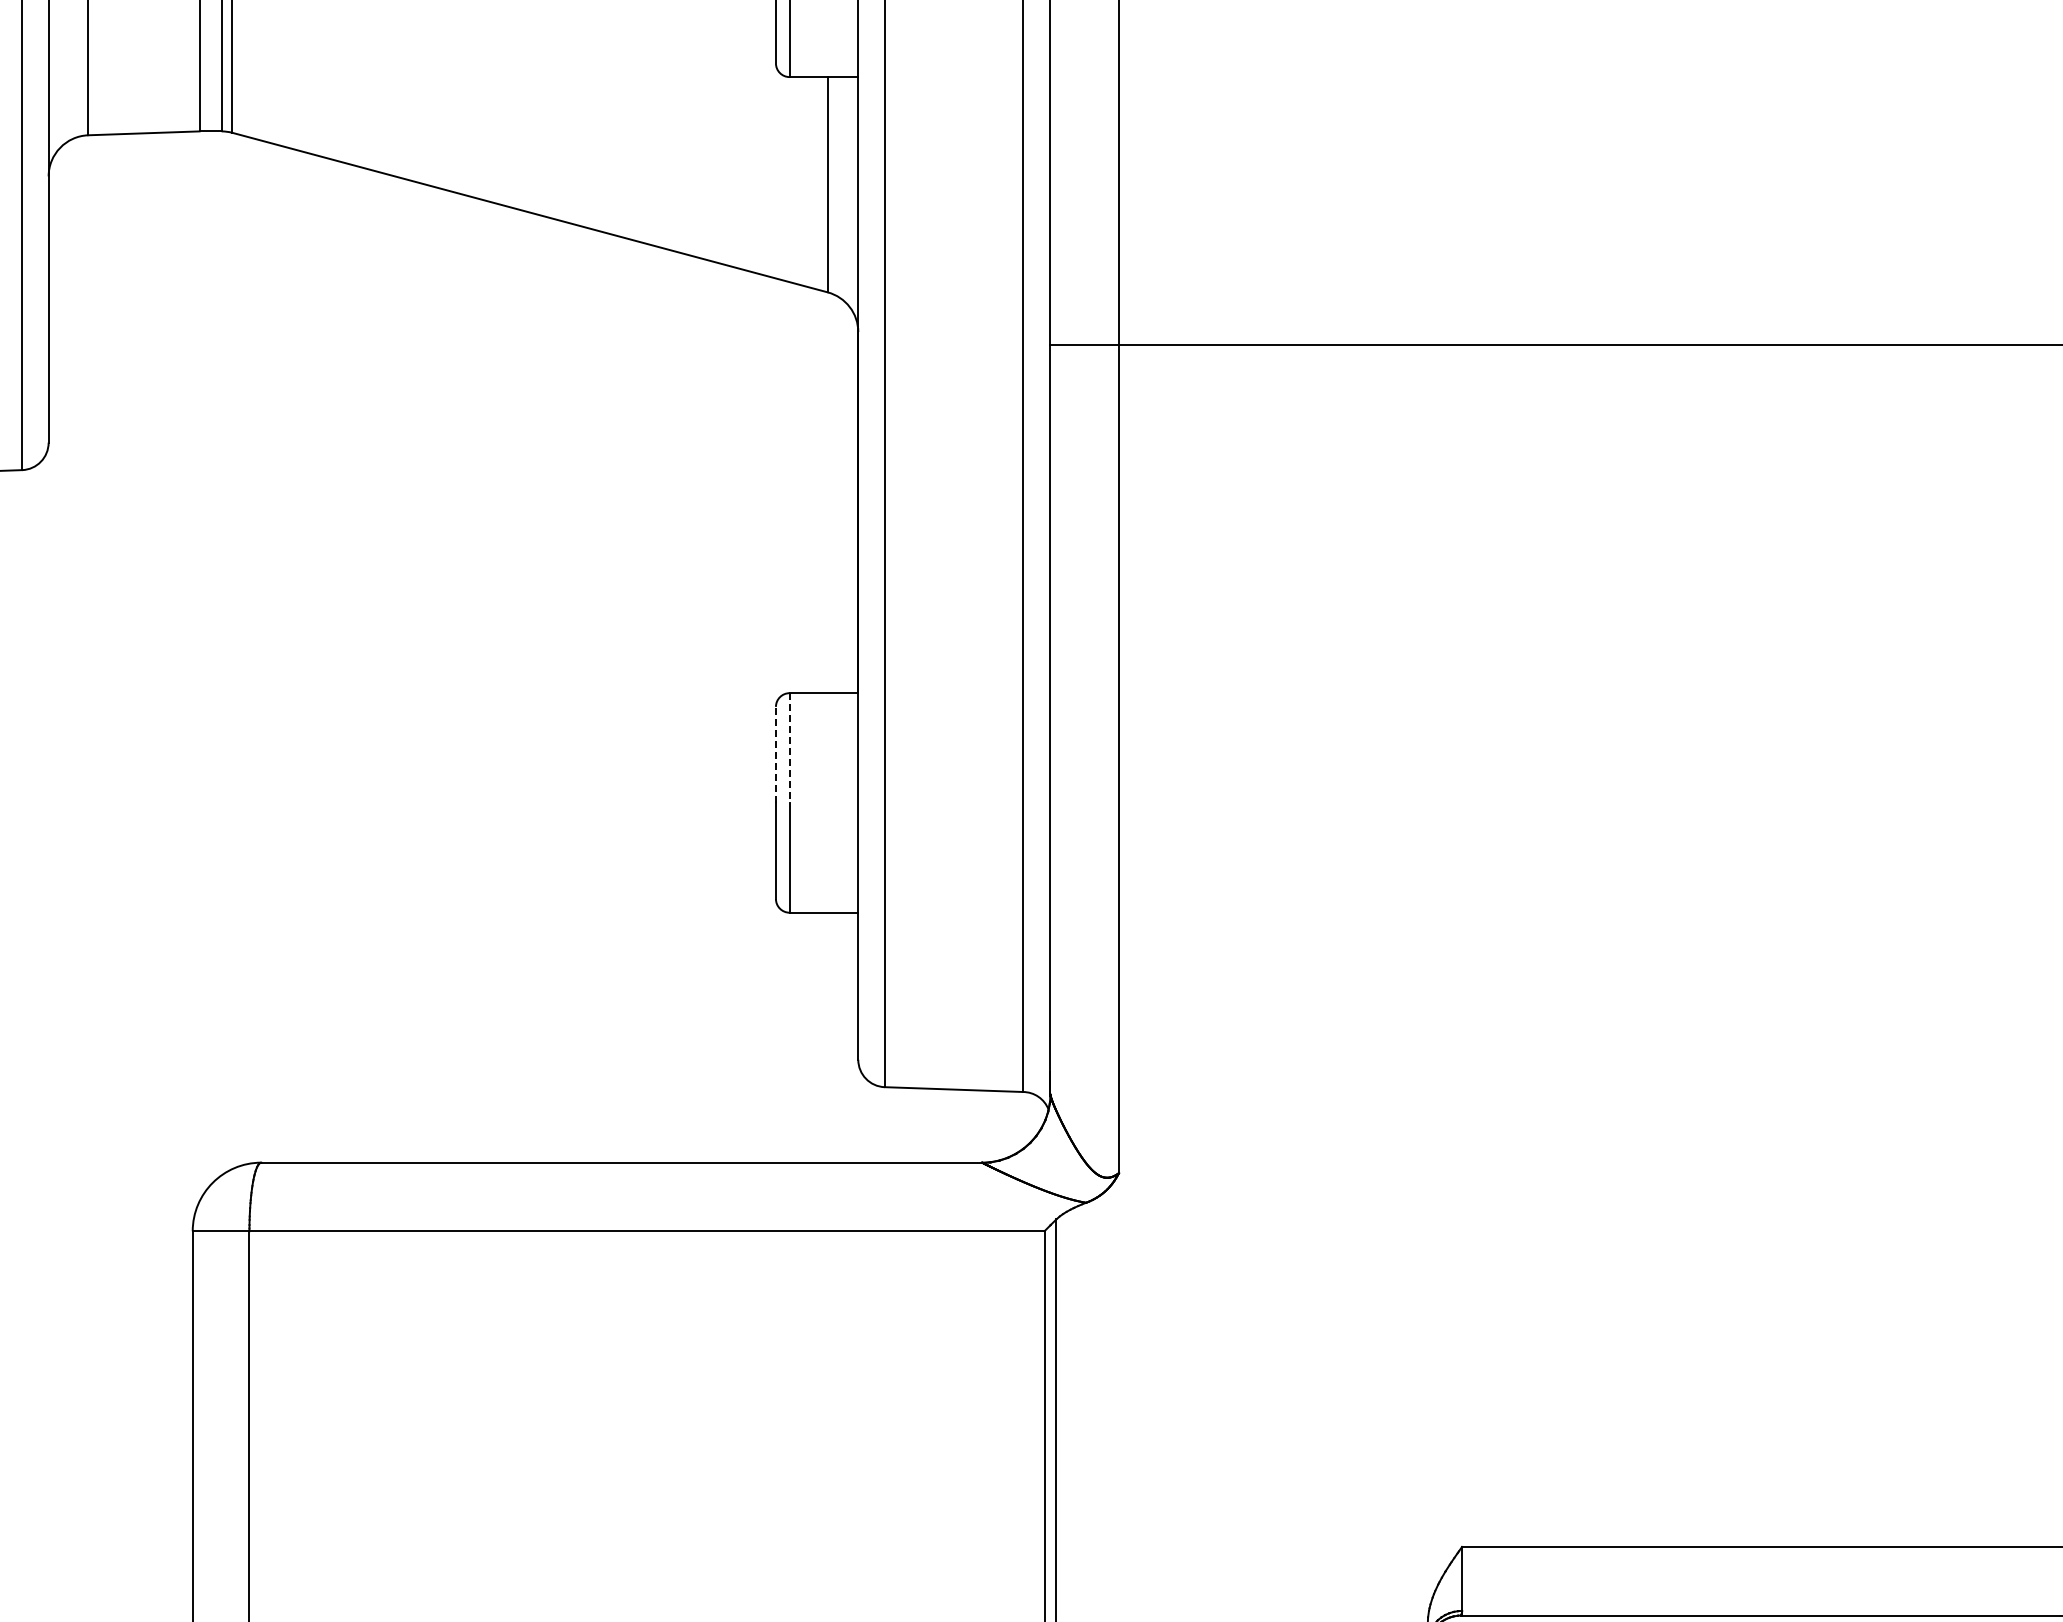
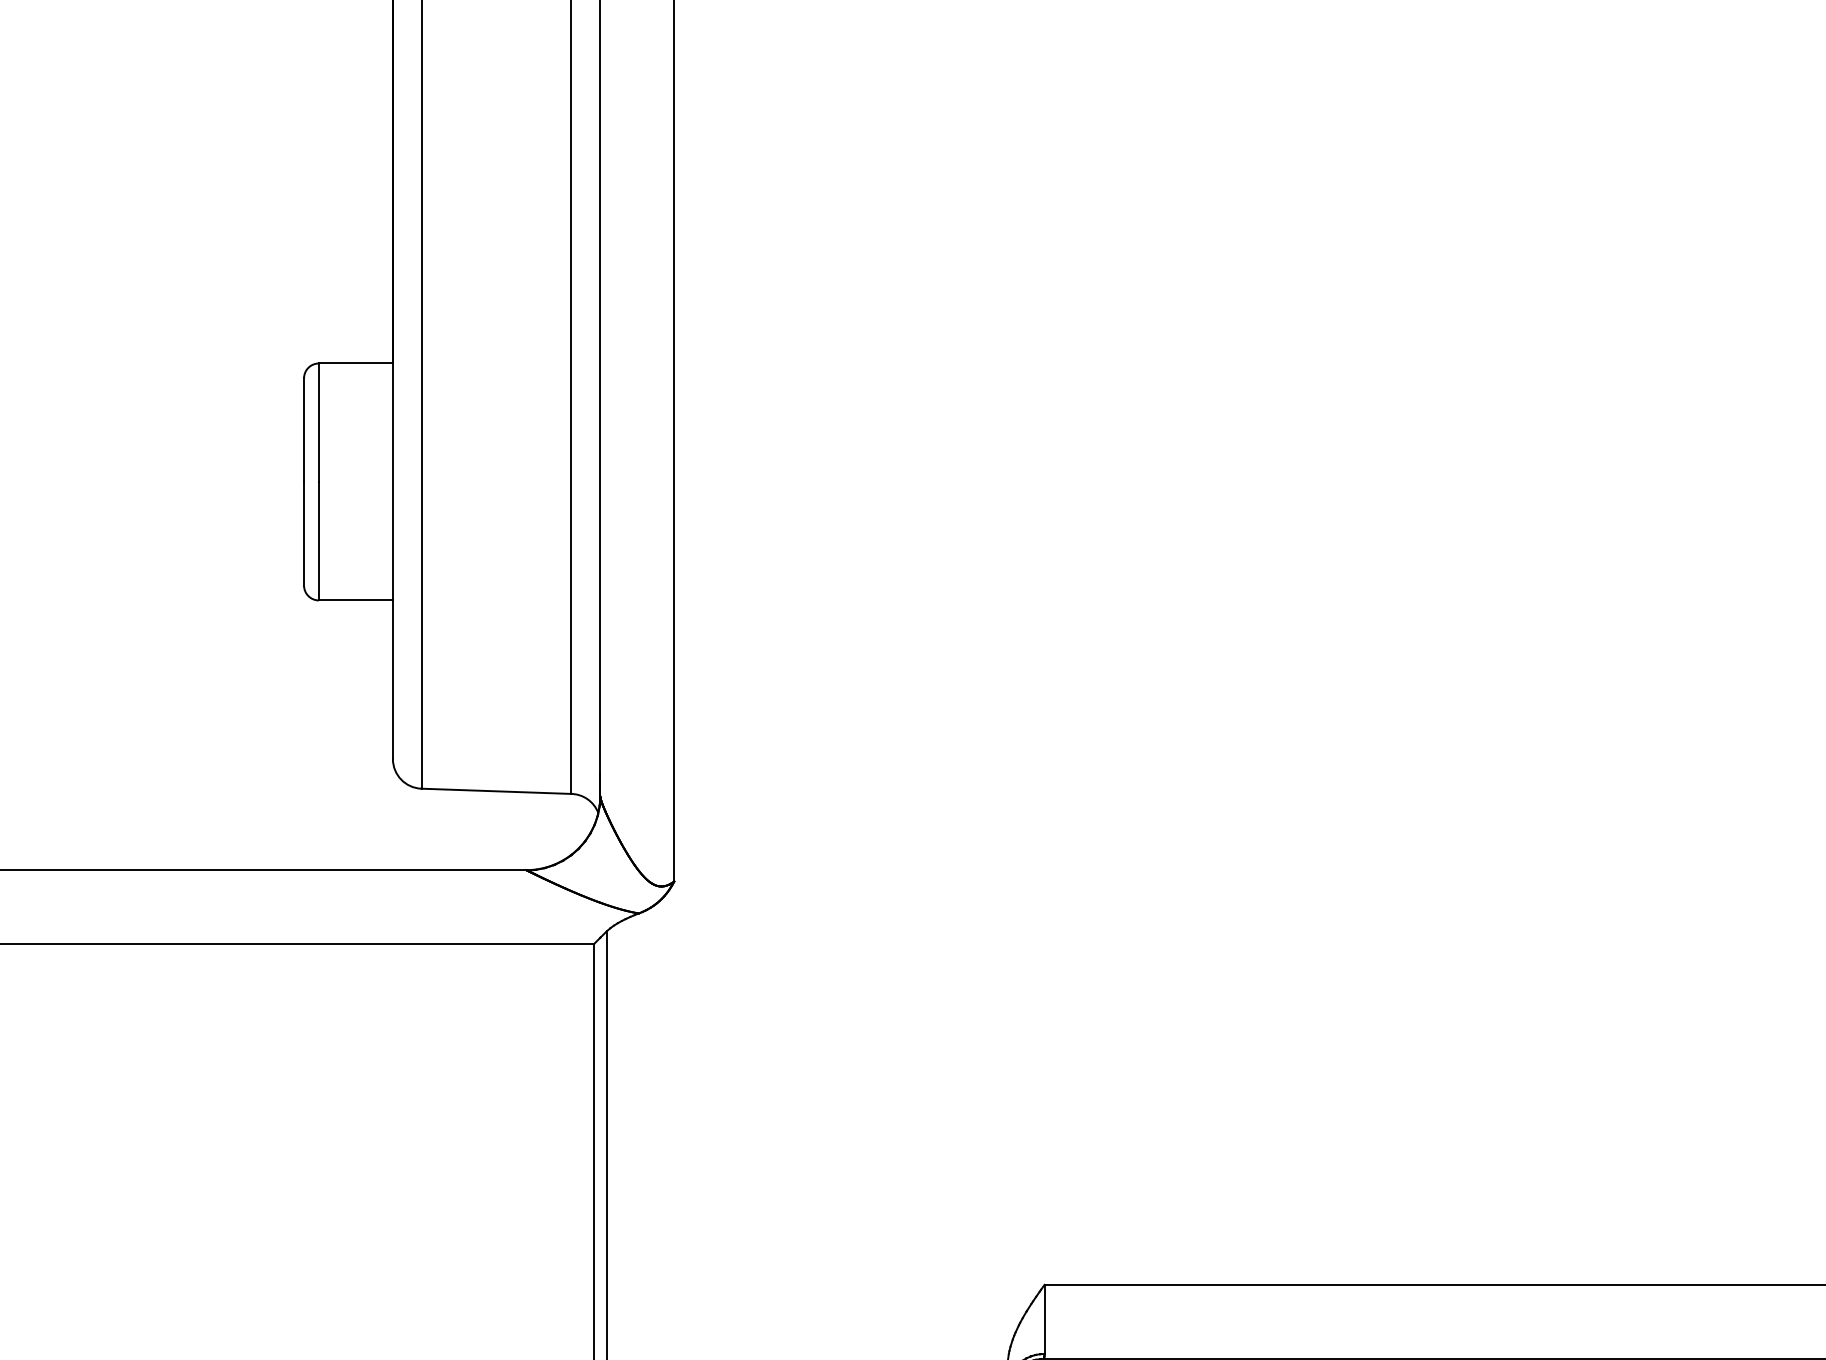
line: (789, 748) -> (318, 423), dashed -> solid
line: (775, 754) -> (303, 429), dashed -> solid

